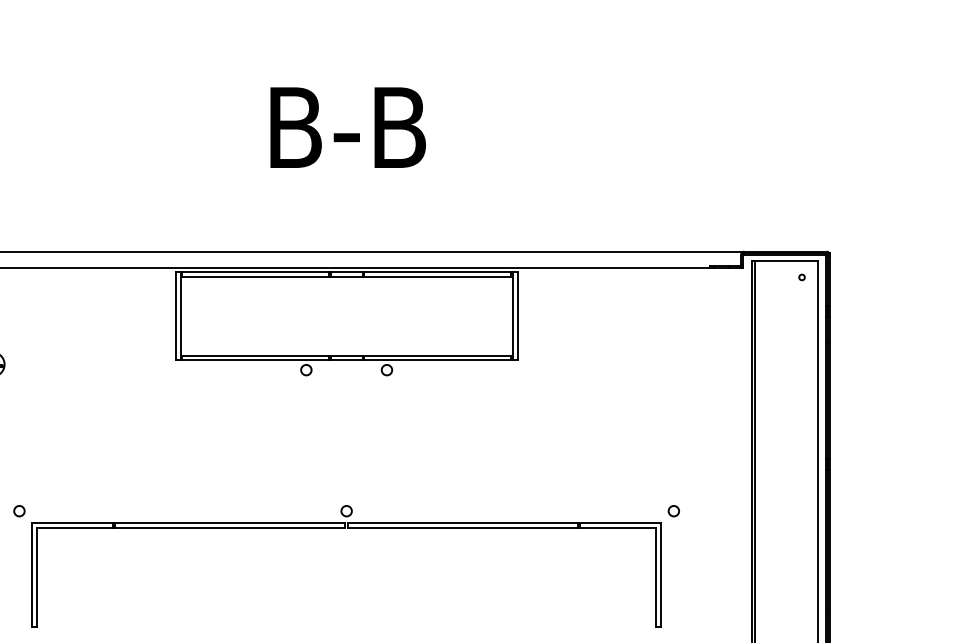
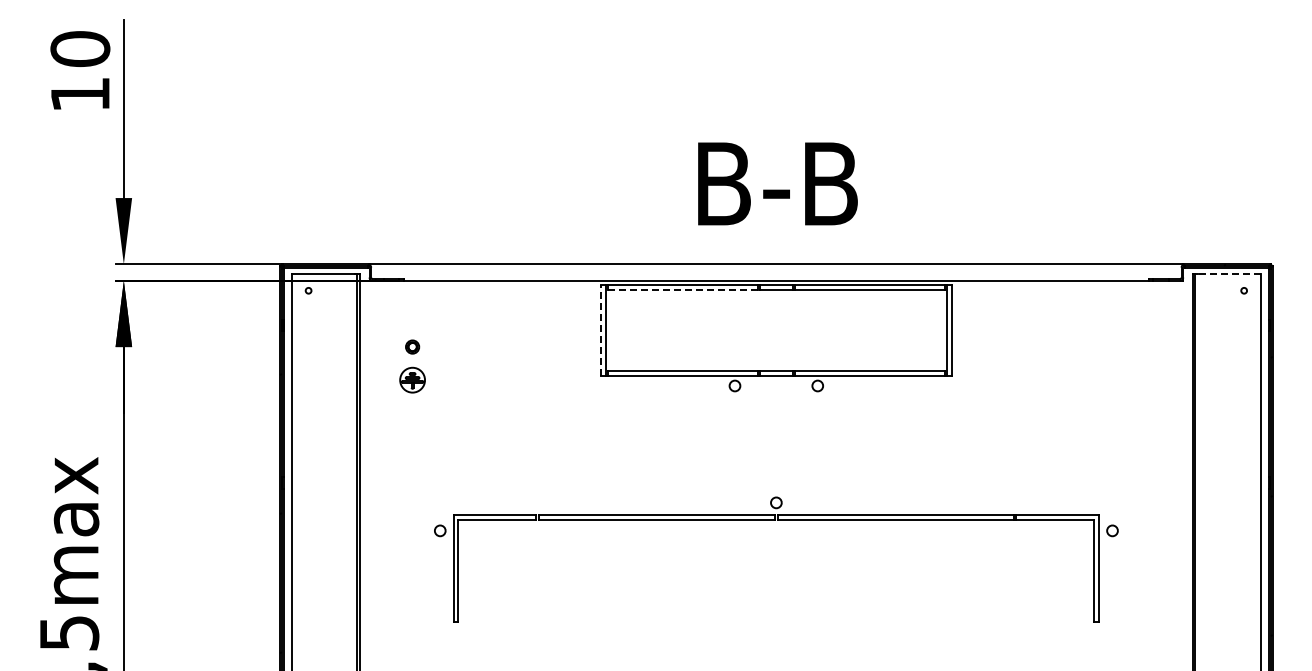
text: (347, 127) -> (777, 183), moved
line: (786, 261) -> (1228, 274), solid -> dashed
line: (255, 276) -> (682, 289), solid -> dashed
line: (175, 316) -> (600, 330), solid -> dashed
part: (345, 528) -> (775, 520), moved

